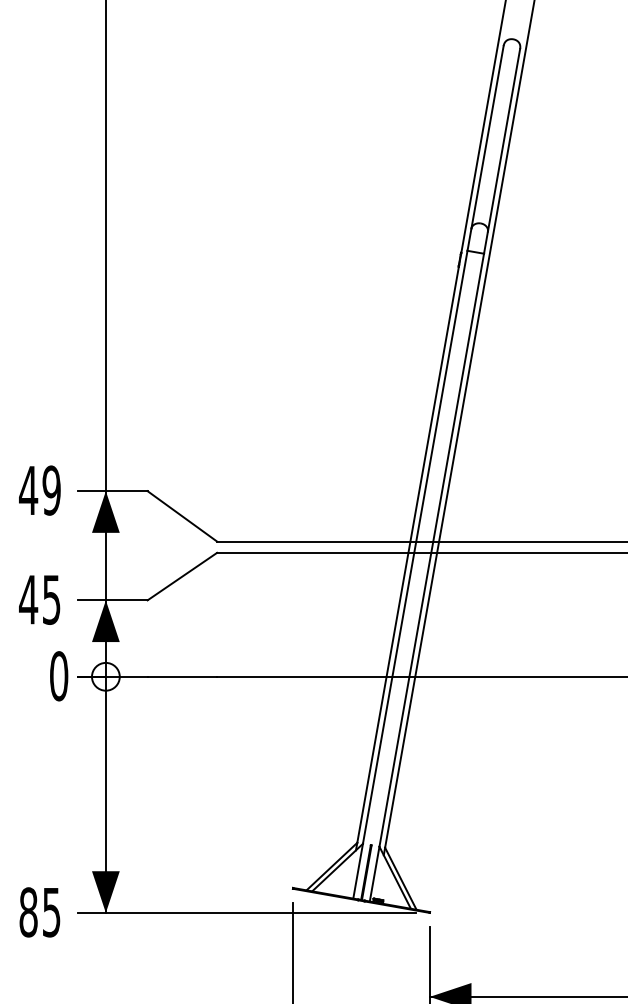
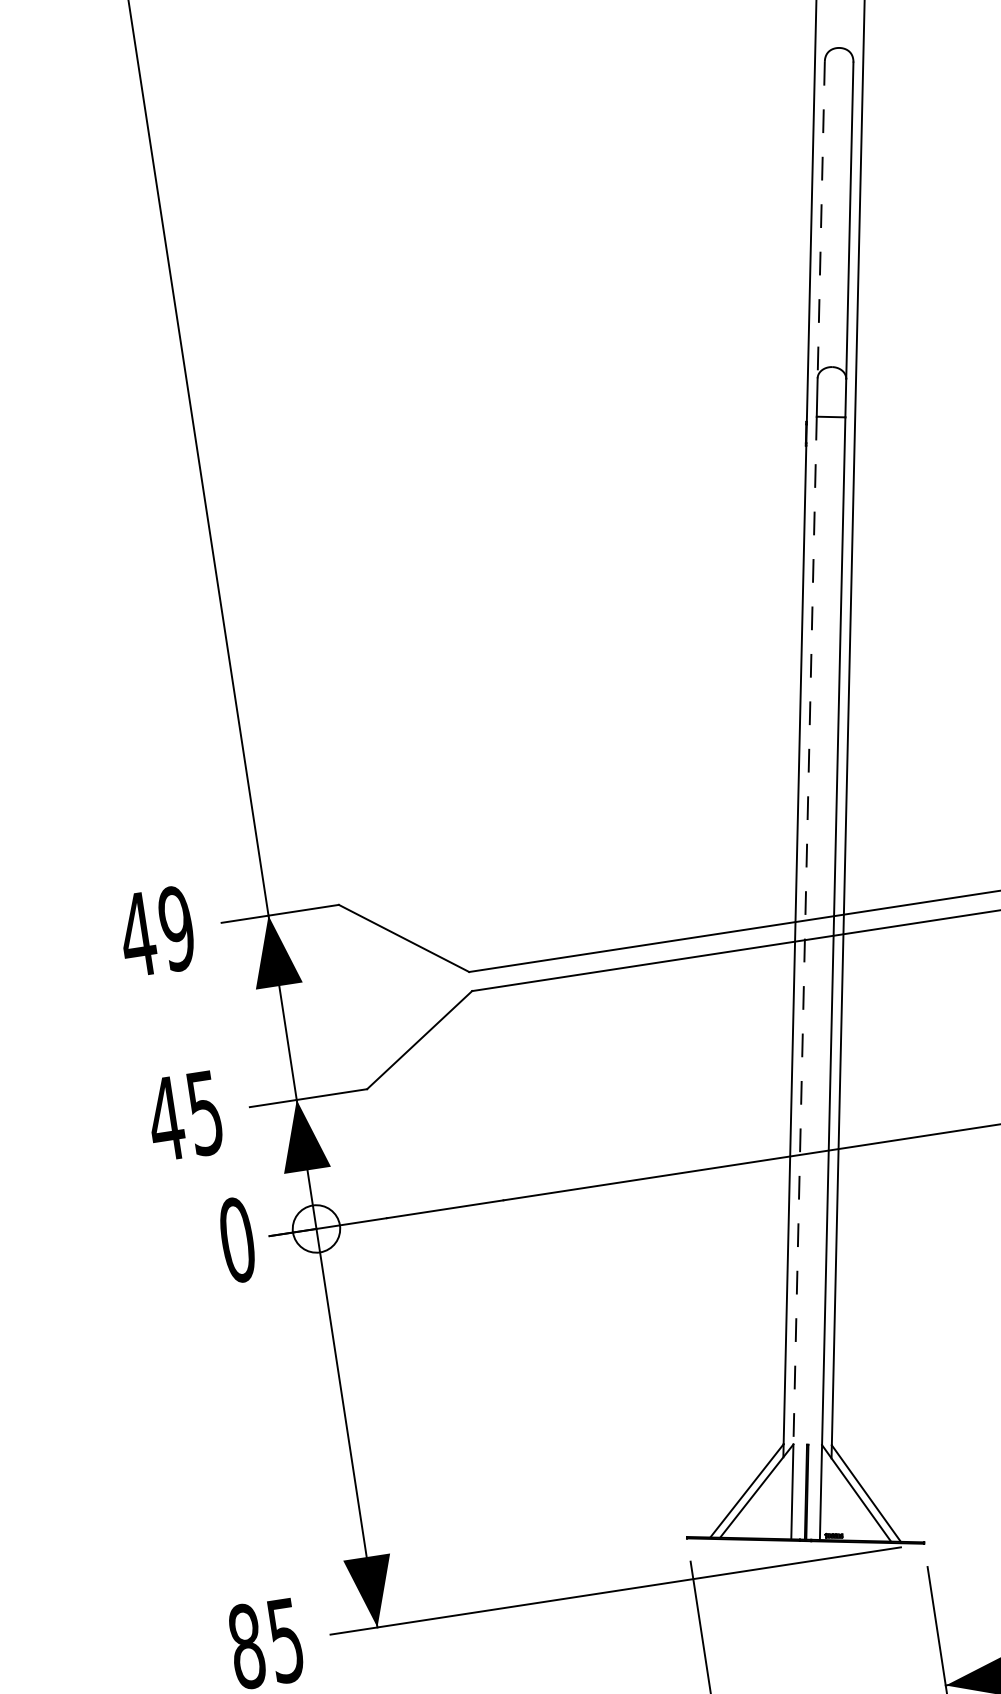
line: (487, 137) -> (821, 220), solid -> dashed
line: (415, 547) -> (805, 930), solid -> dashed

